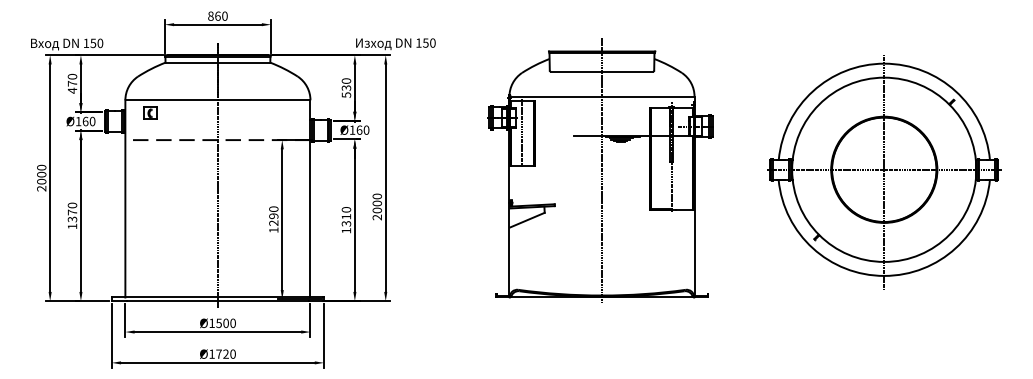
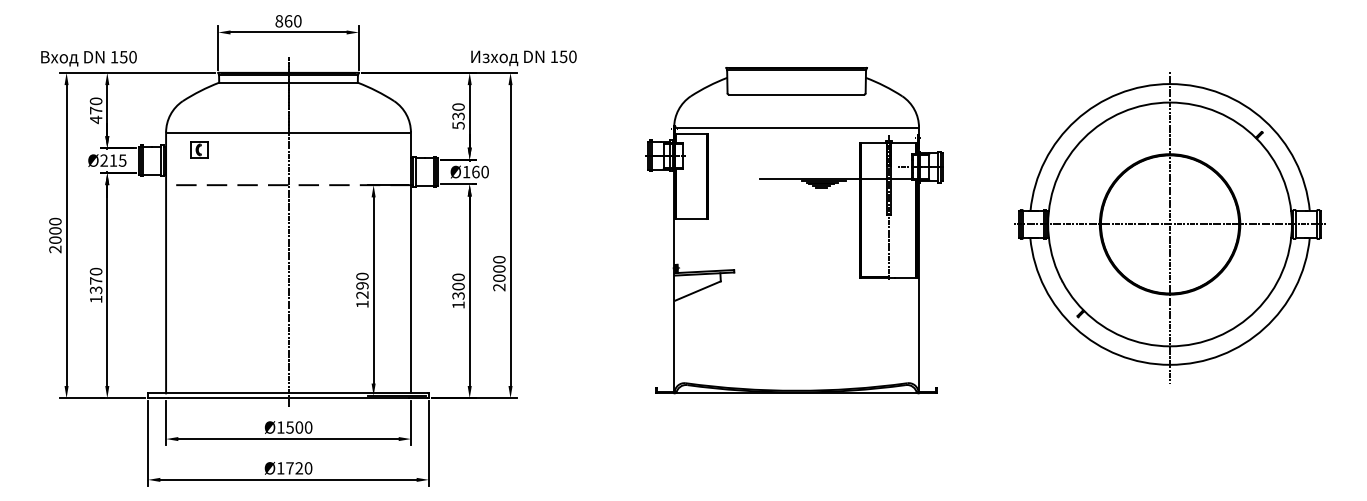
text: (85, 121) -> (113, 160), Ø160 -> Ø215
line: (522, 133) -> (691, 176), removed
line: (602, 170) -> (797, 225), removed
text: (346, 216) -> (458, 286), 1310 -> 1300

